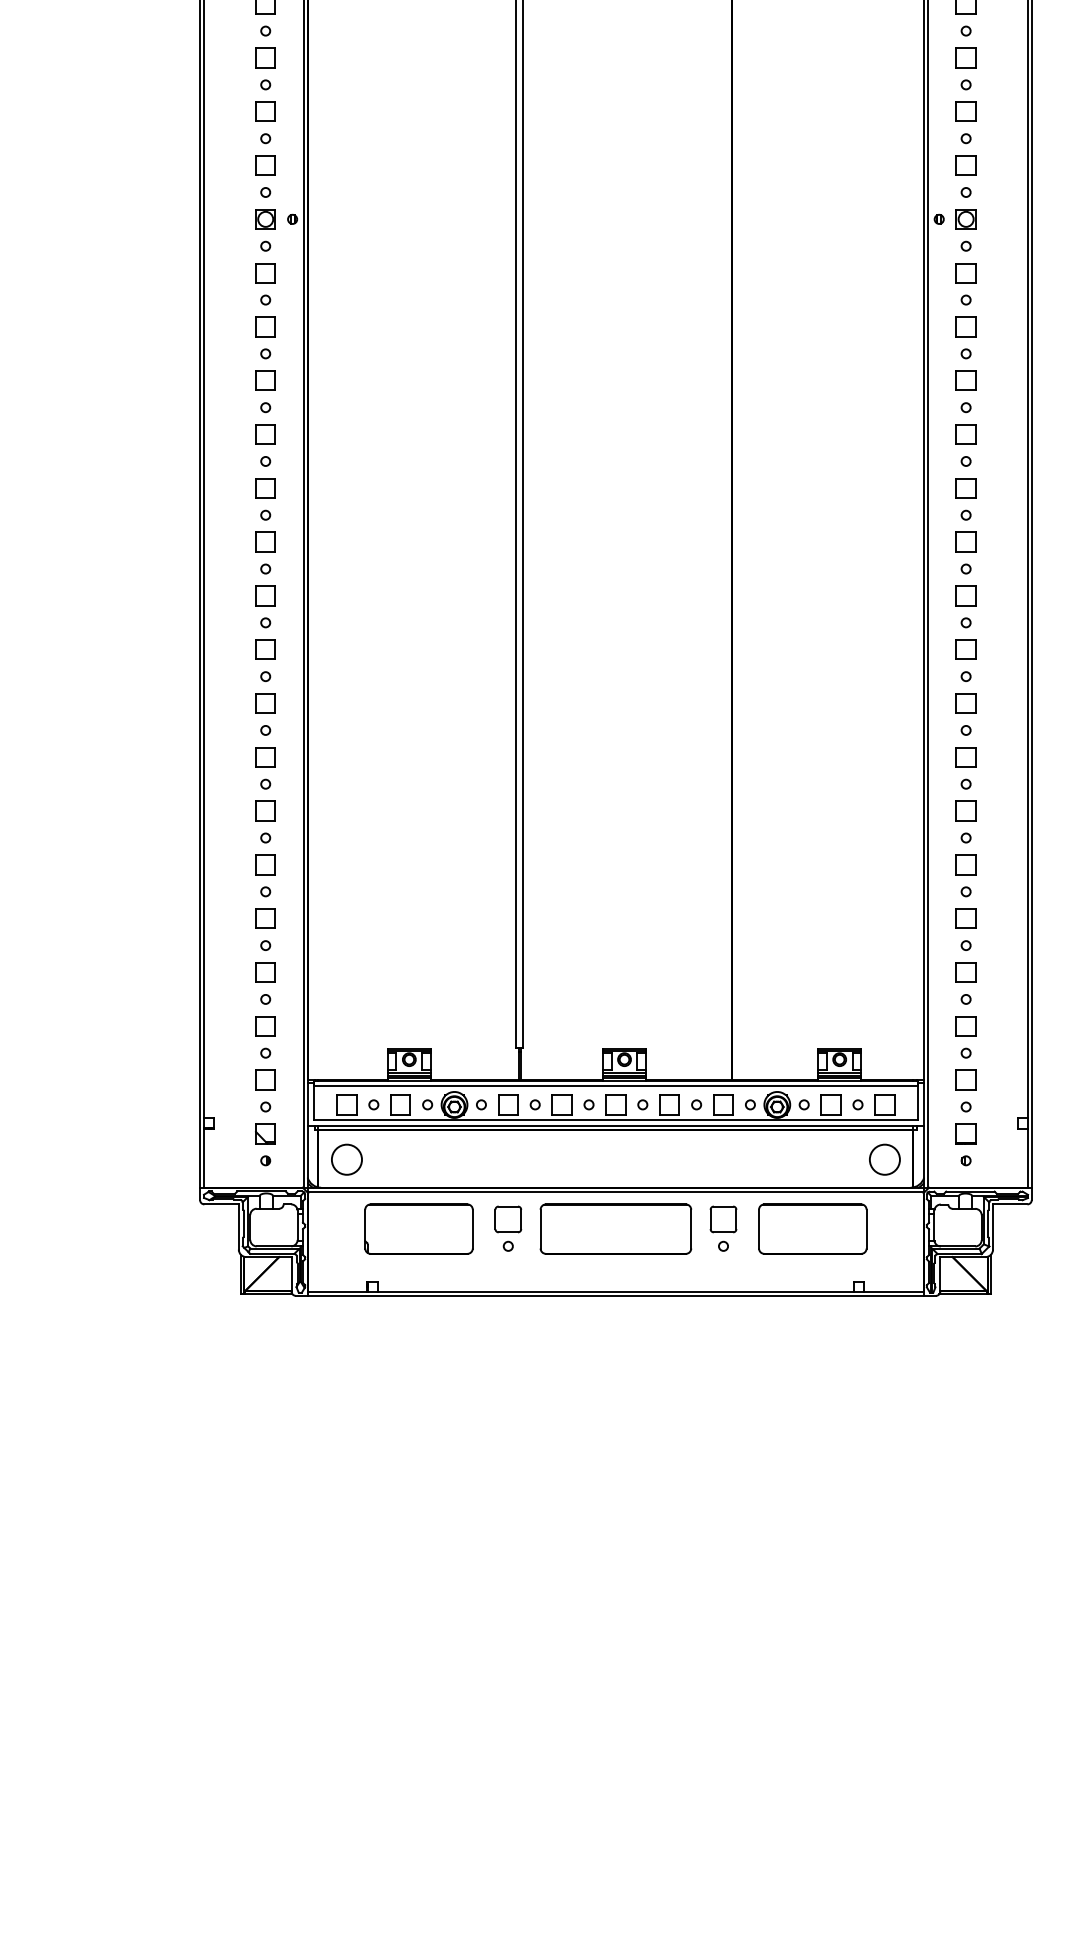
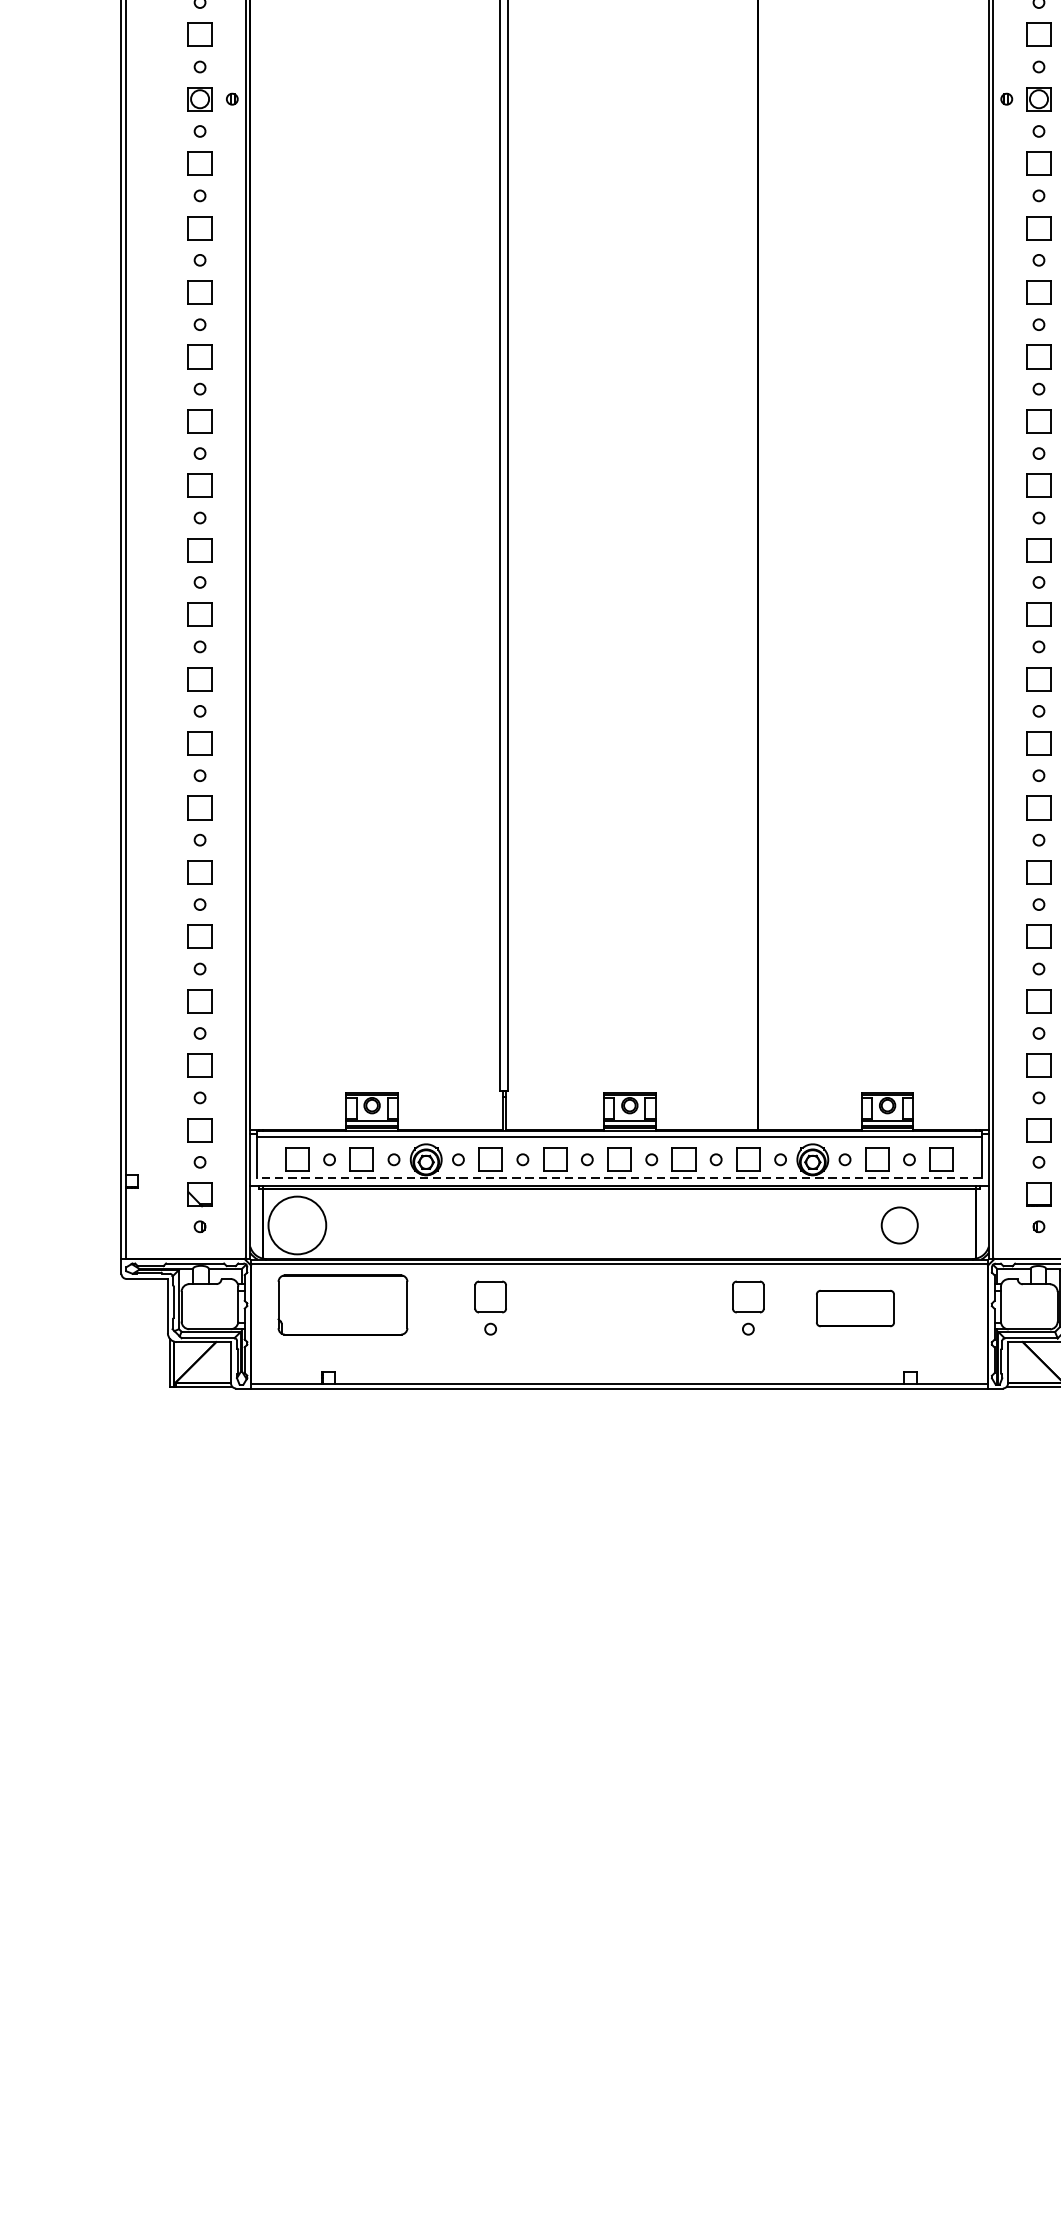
line: (615, 1119) -> (619, 1177), solid -> dashed
circle: (346, 1159) -> (296, 1225), size x1.6
circle: (884, 1159) -> (899, 1225), moved
part: (418, 1228) -> (342, 1304), moved
part: (615, 1228) -> (619, 1307), removed
part: (812, 1228) -> (854, 1307), size x0.6

